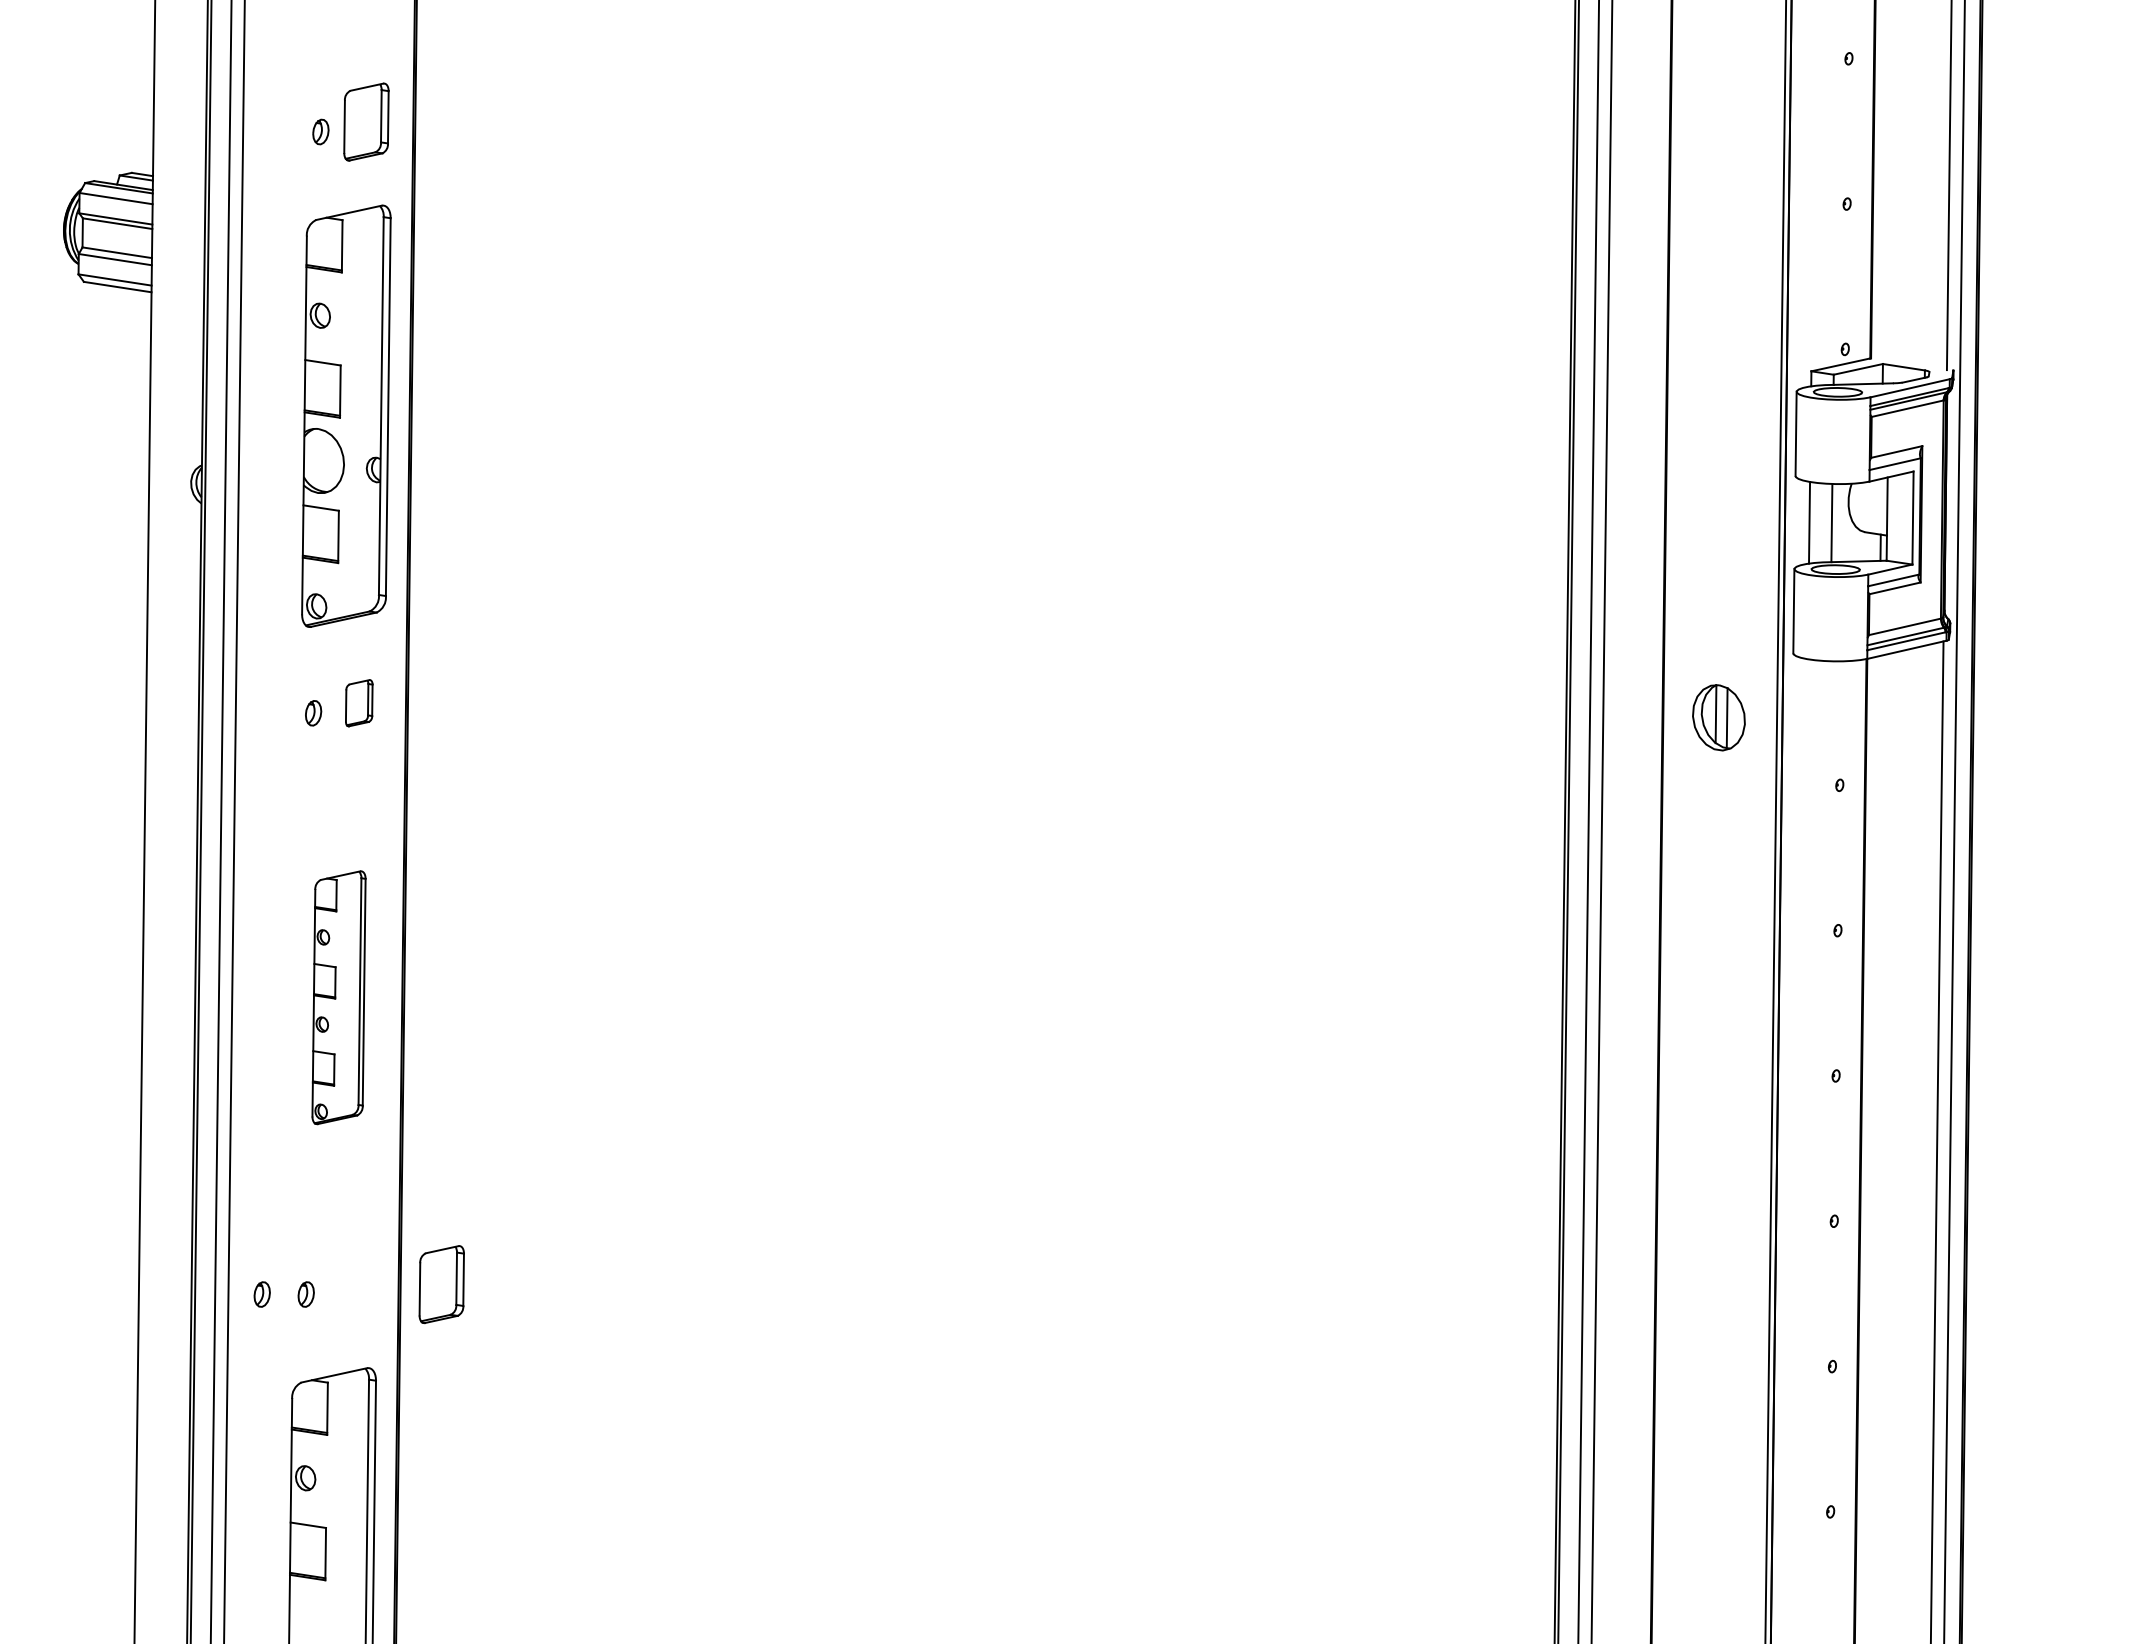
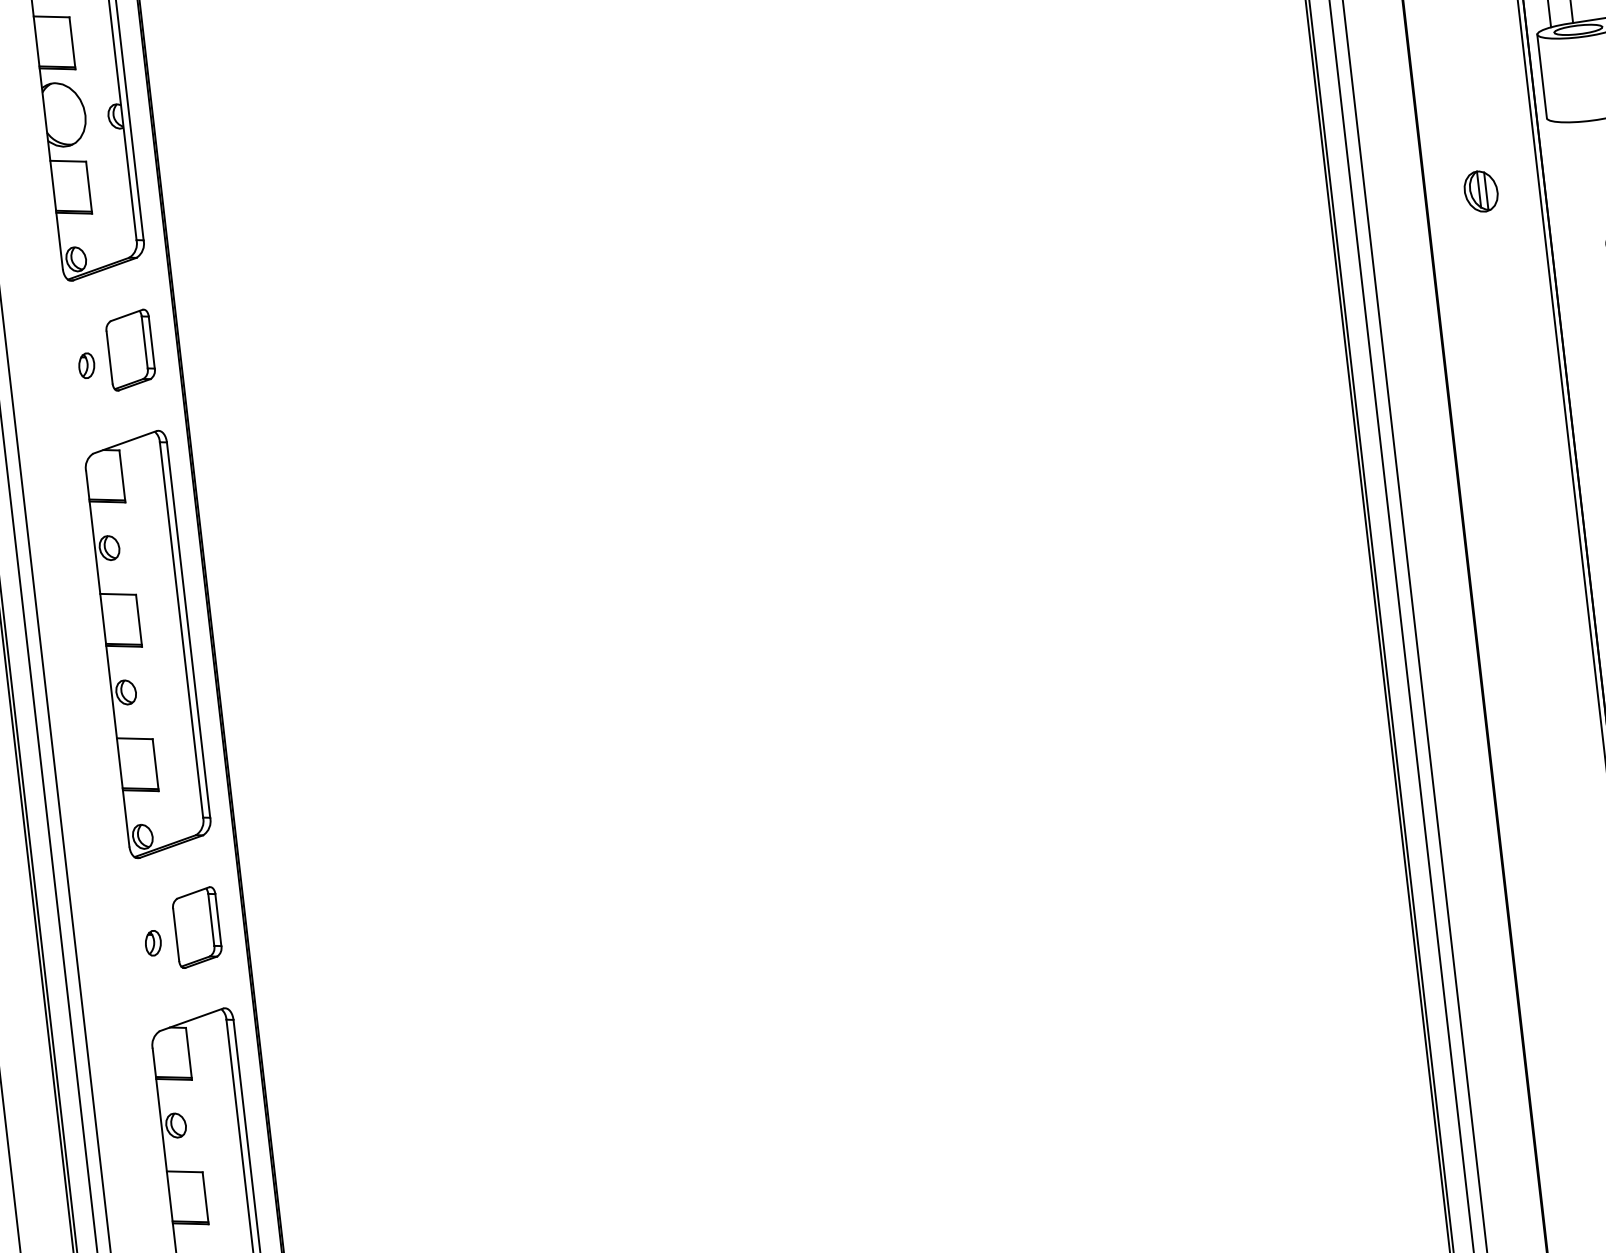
part: (359, 702) -> (130, 349), size x1.67
part: (1718, 717) -> (1480, 191), size x0.62
part: (338, 997) -> (147, 644), size x1.67
part: (441, 1284) -> (196, 927), moved
part: (261, 1294) -> (108, 948), removed

